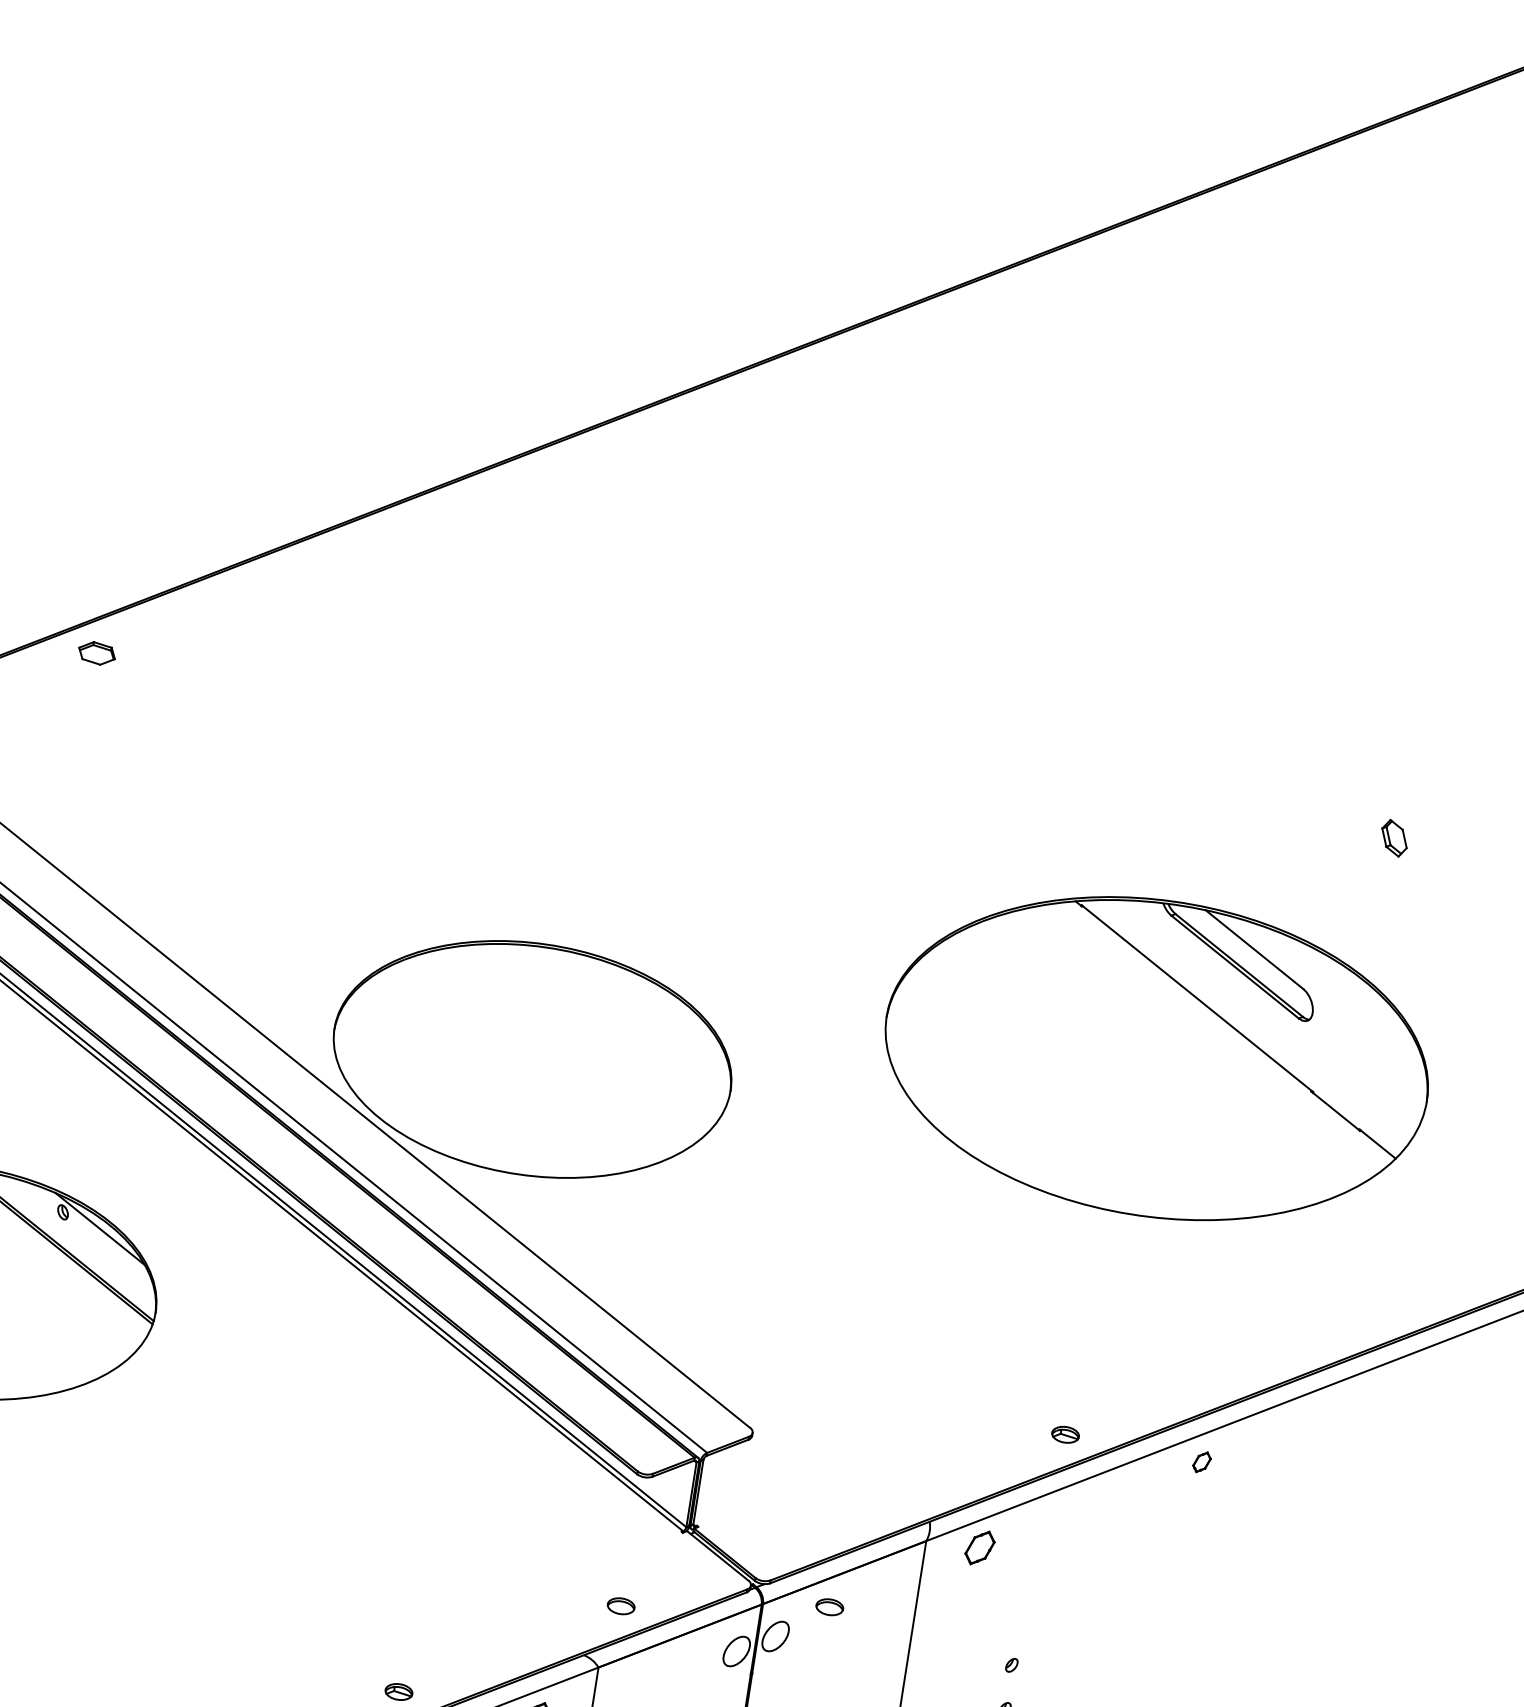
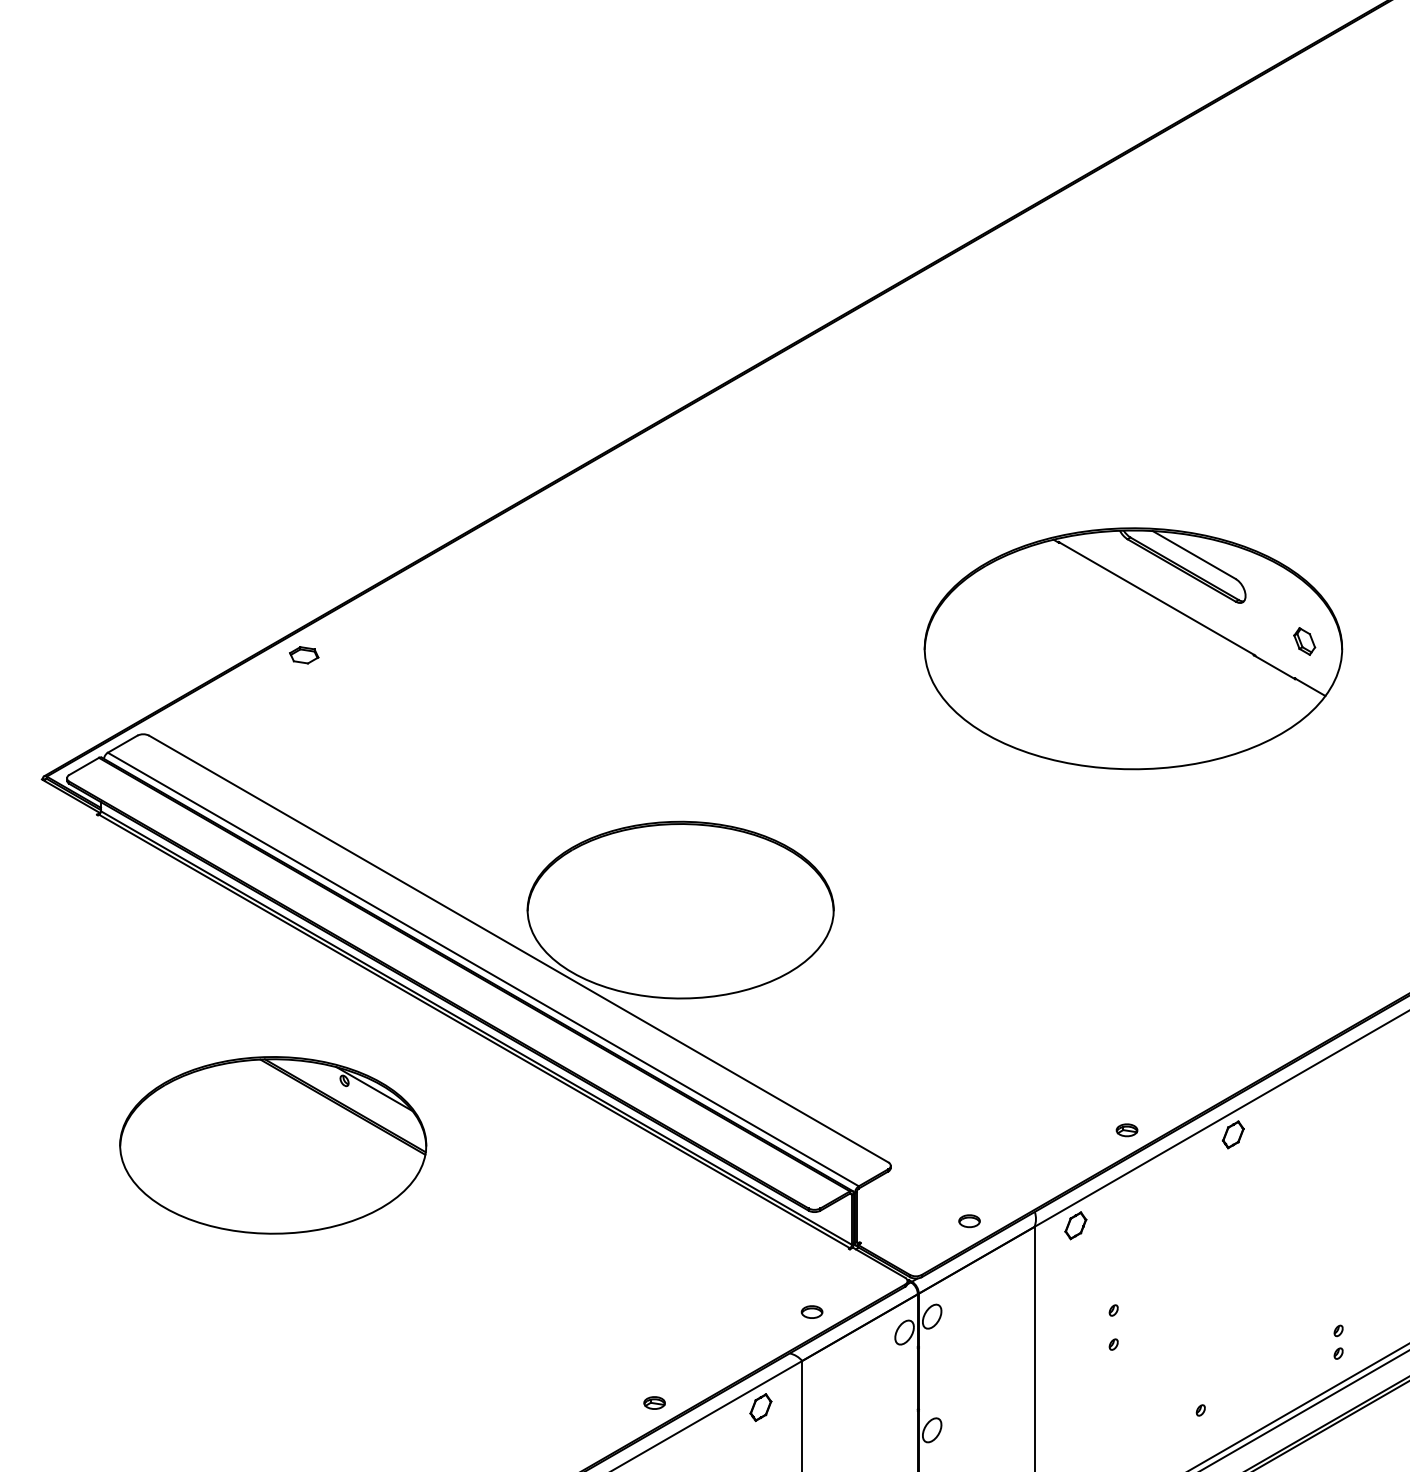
part: (1156, 1058) -> (1133, 648), moved
part: (1201, 1461) -> (1232, 1134), size x1.67
part: (829, 1607) -> (969, 1221), moved

